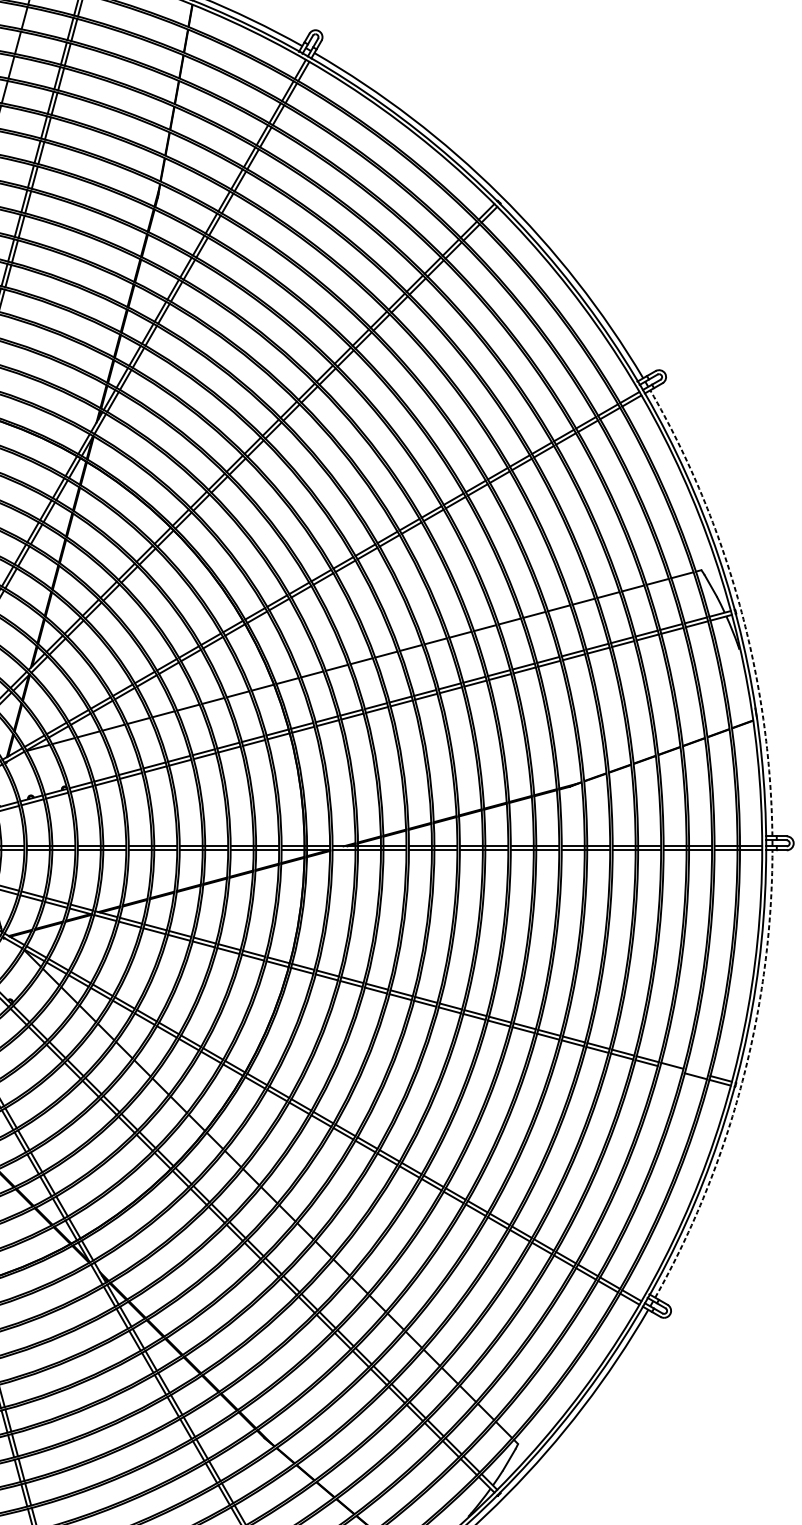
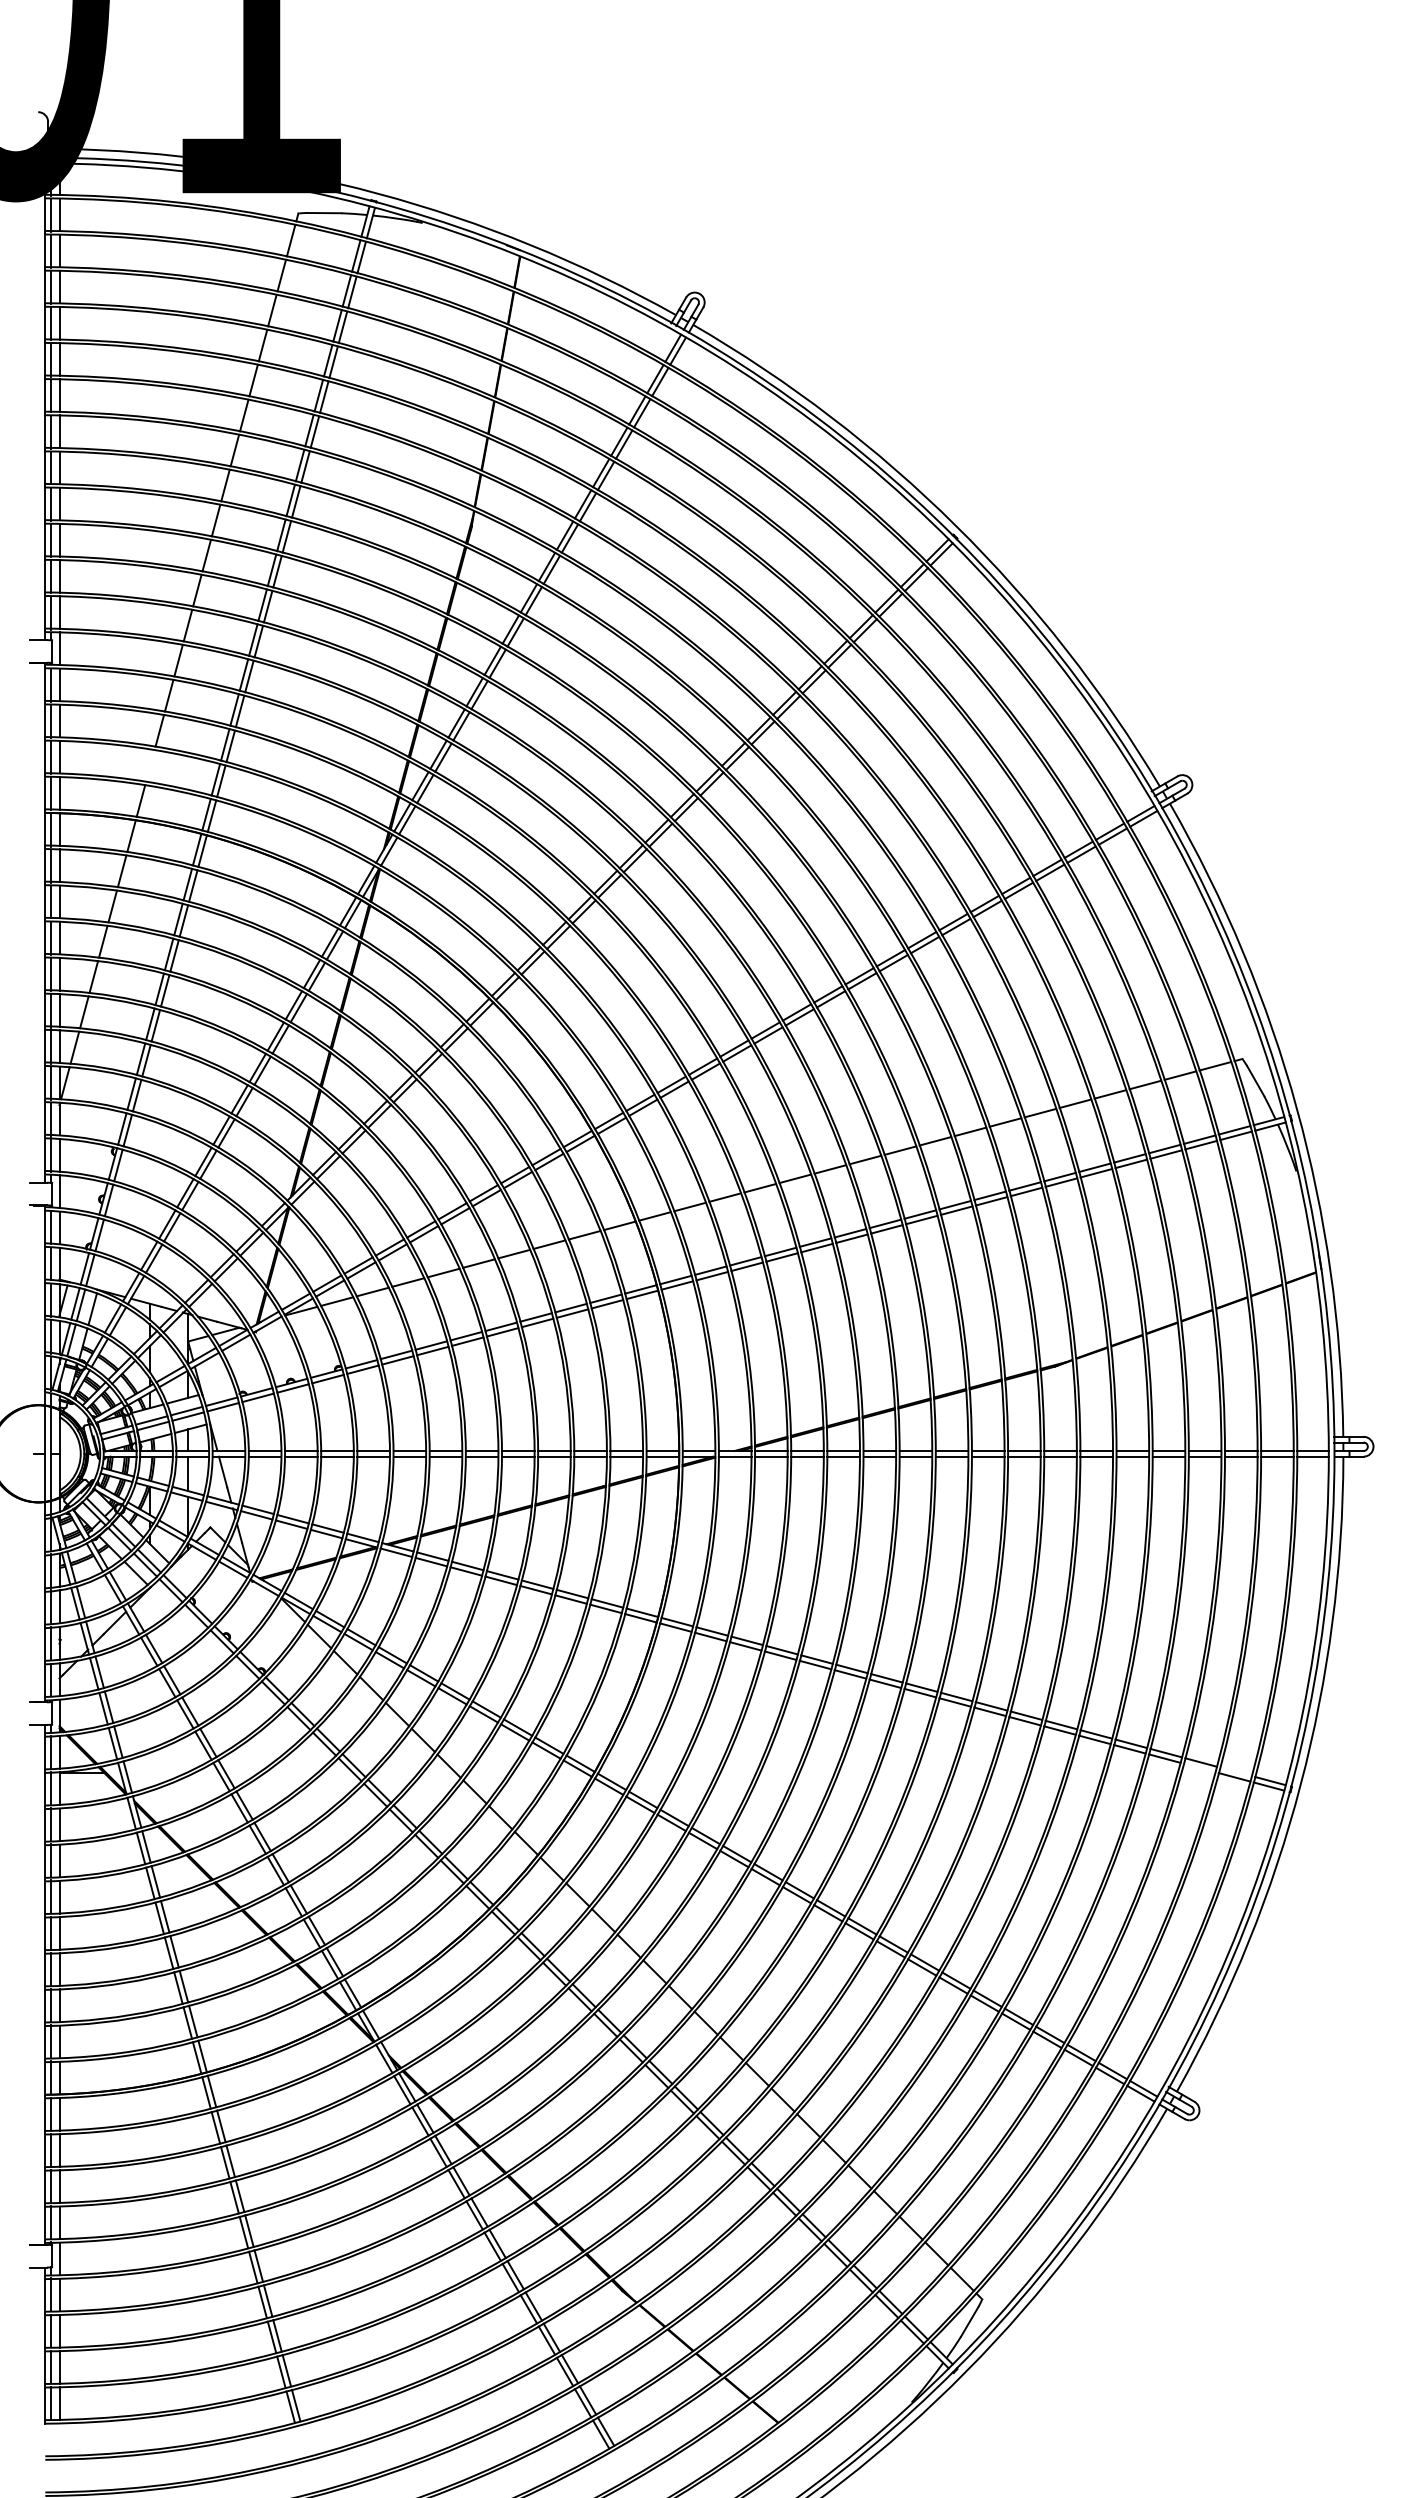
arc: (740, 605) -> (1297, 1109), dashed -> solid
arc: (742, 1081) -> (1300, 1784), dashed -> solid

